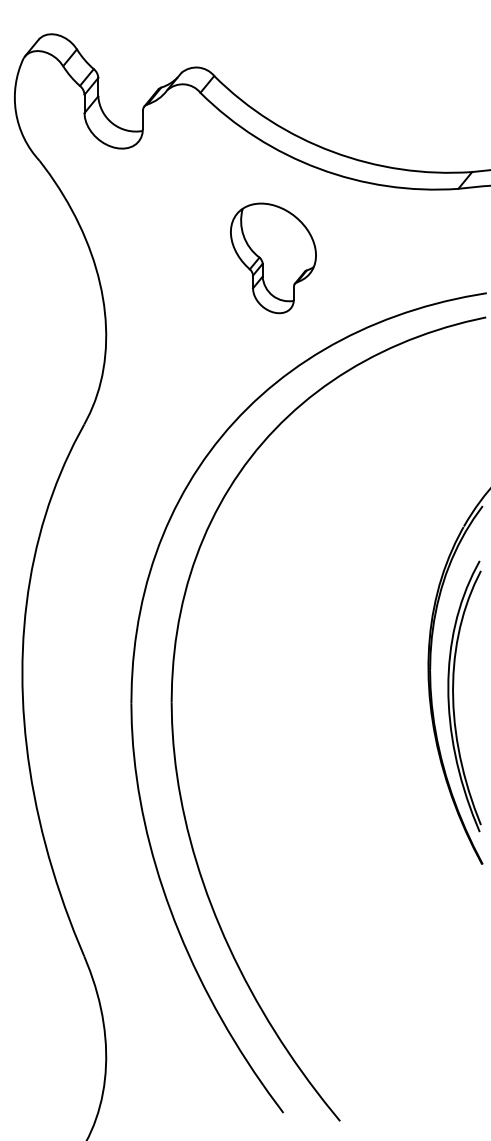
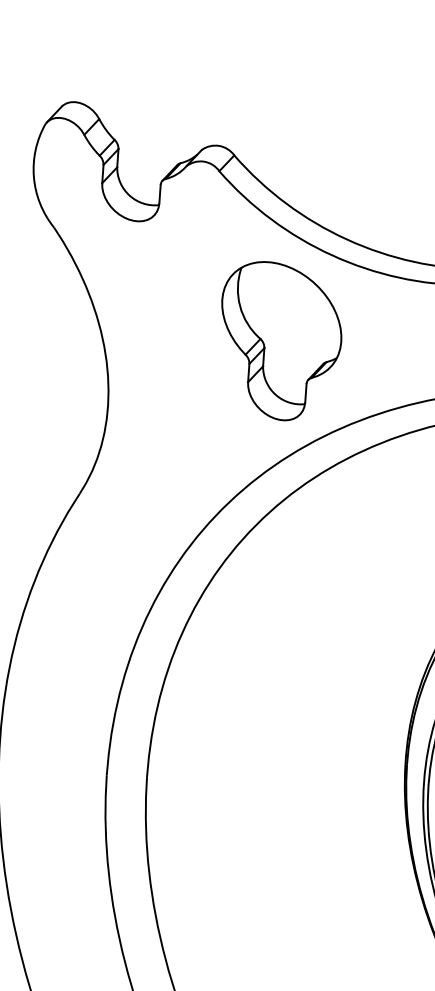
part: (273, 258) -> (280, 341), size x1.43

